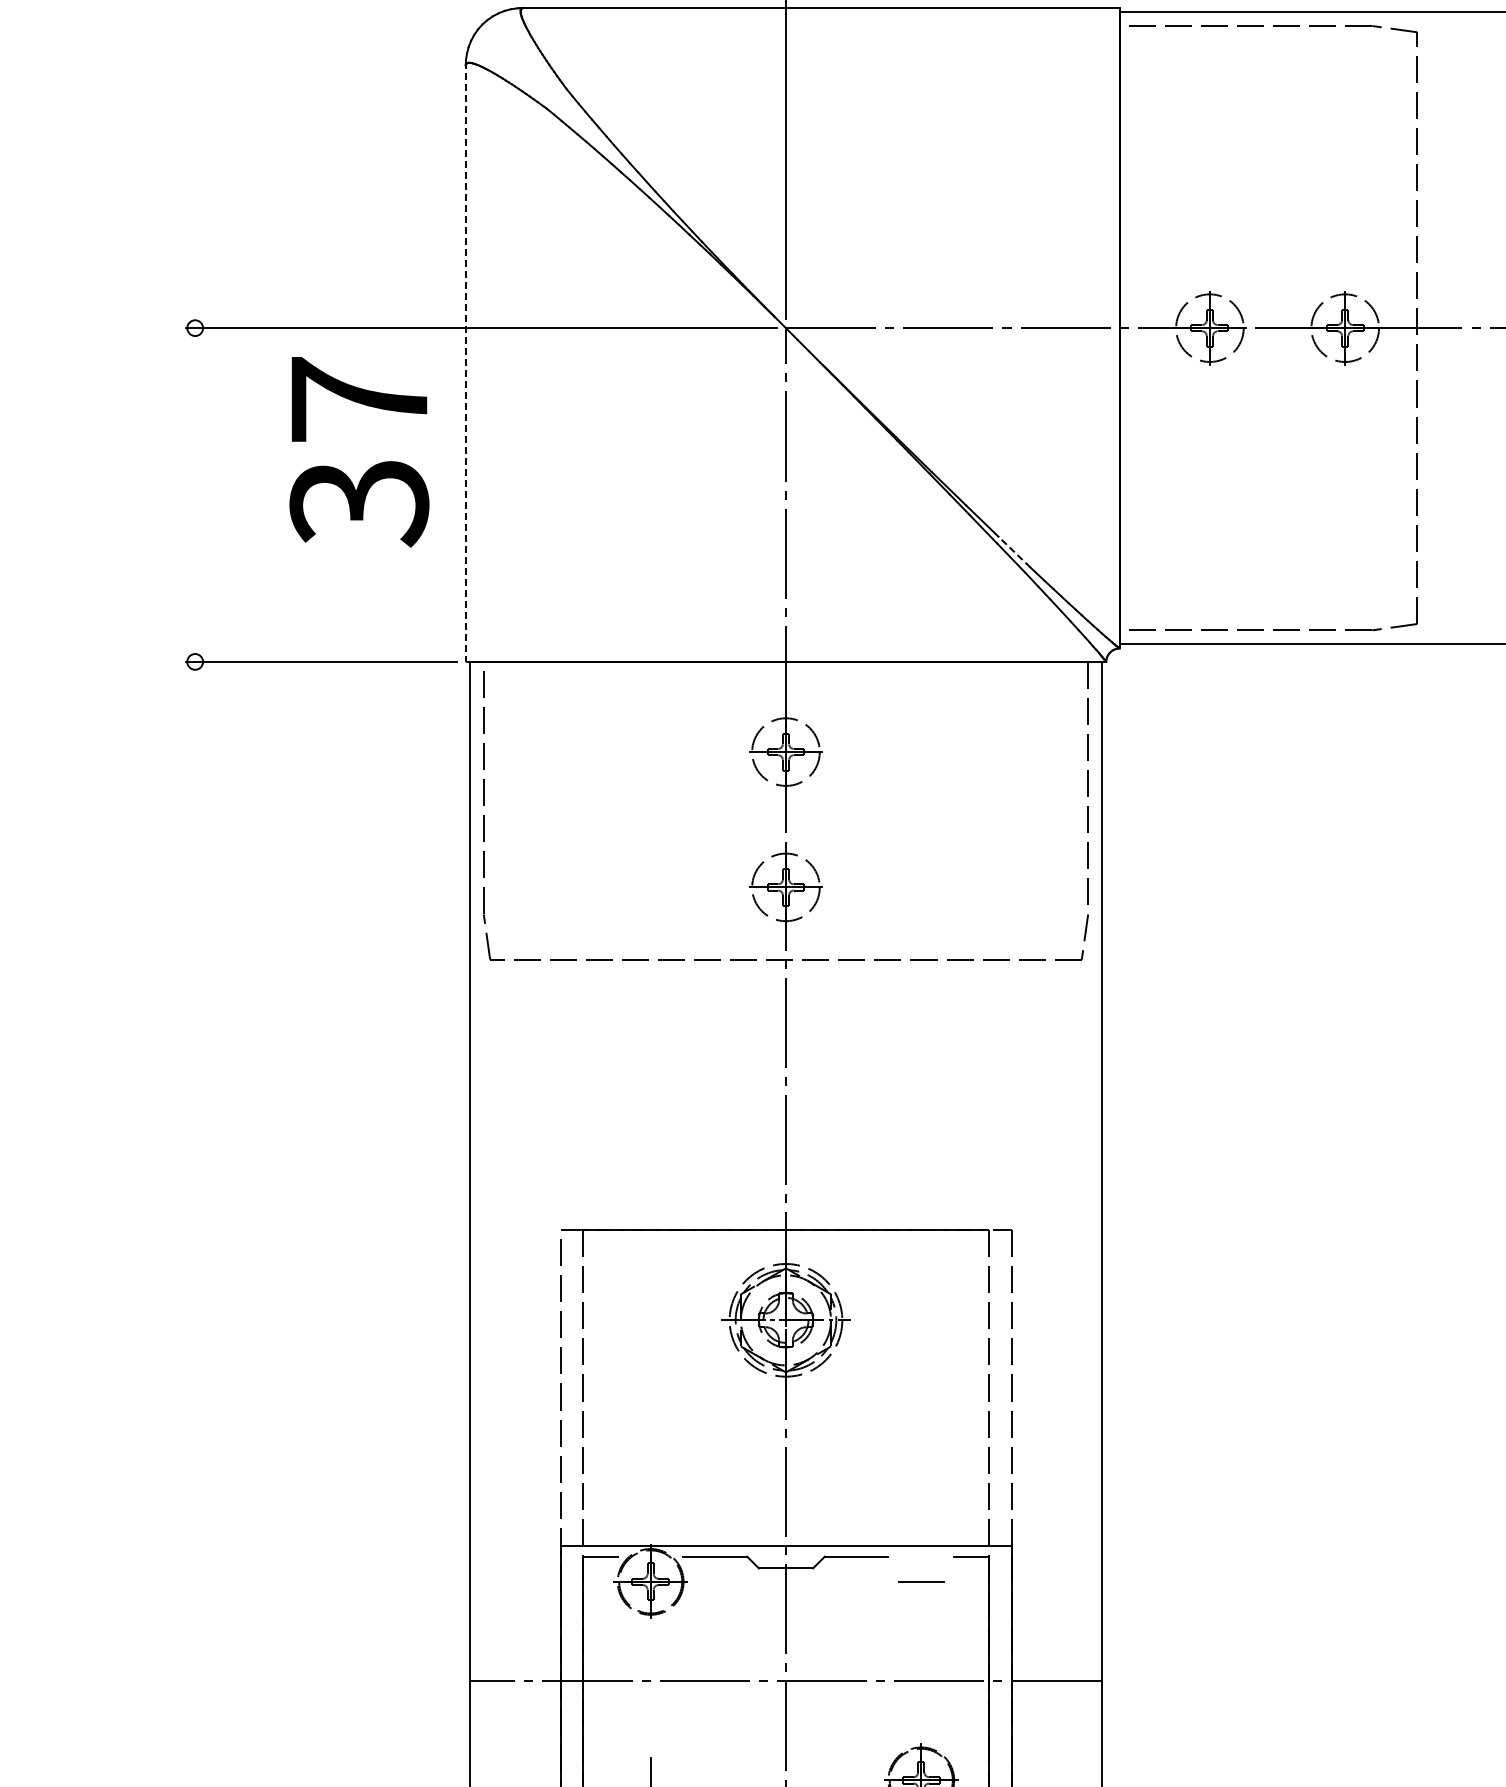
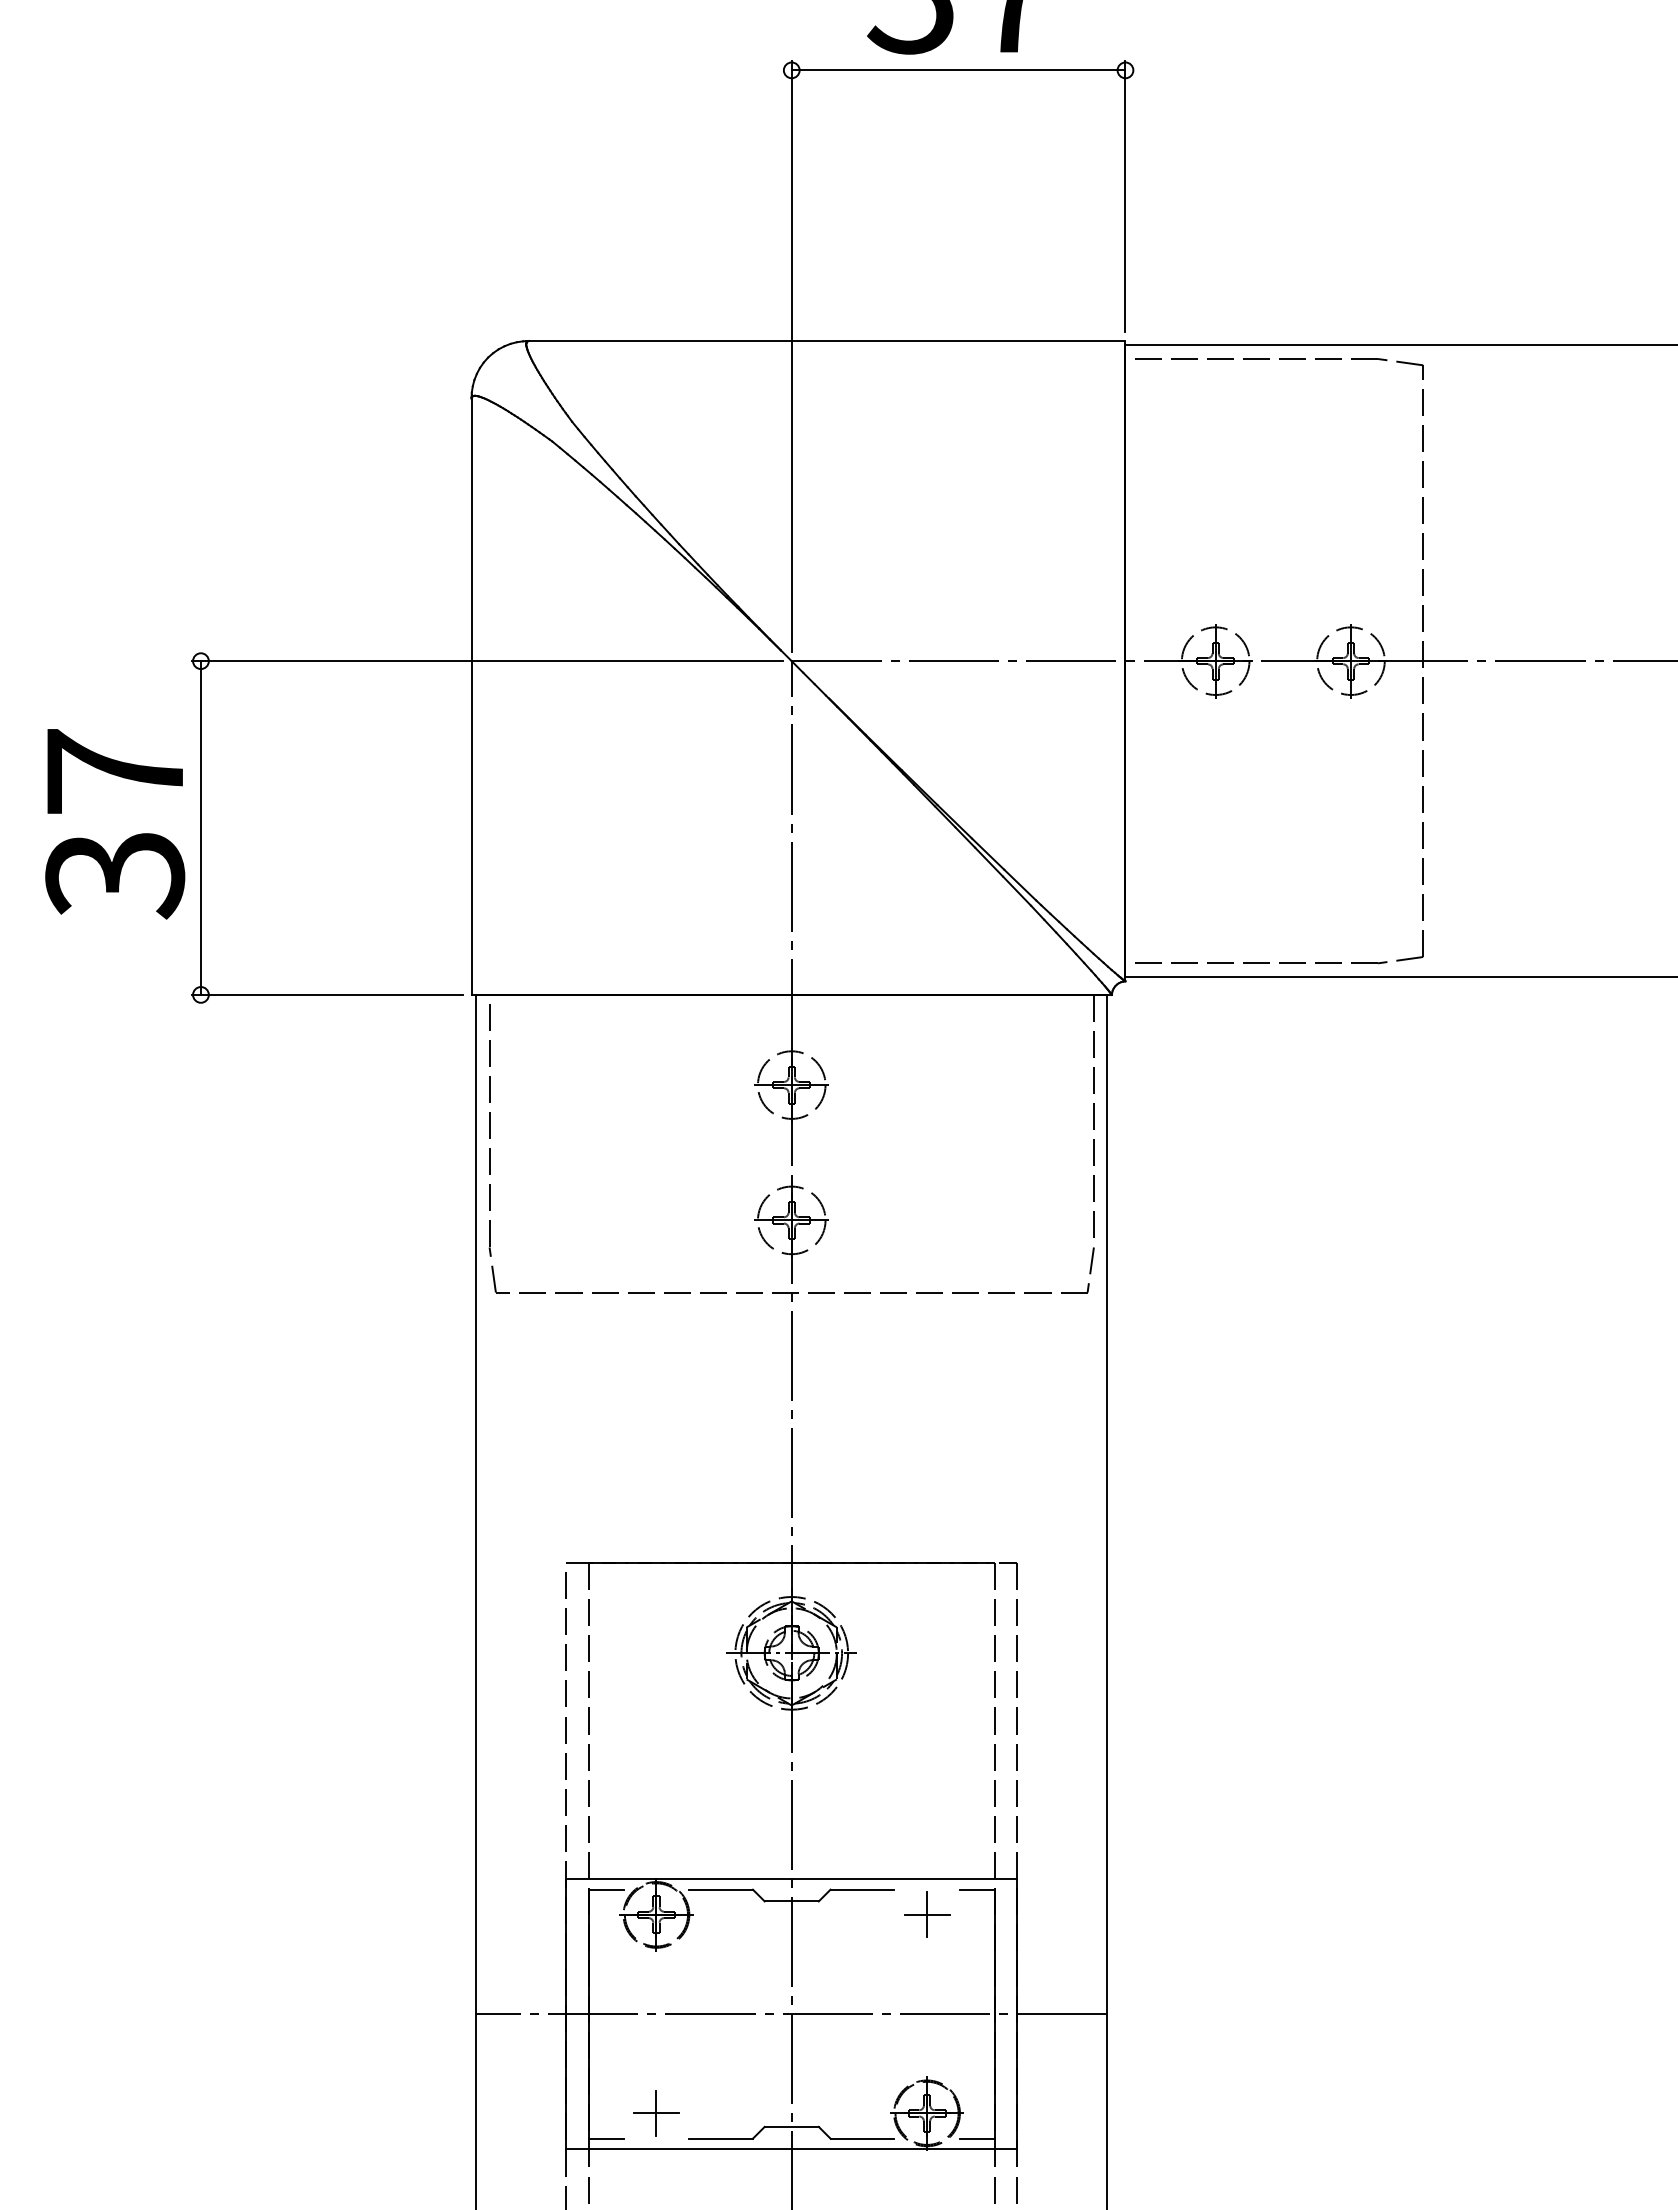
line: (465, 362) -> (471, 695), dashed -> solid
text: (359, 452) -> (115, 824), moved
line: (194, 494) -> (200, 827), added
line: (1013, 551) -> (1019, 884), dashed -> solid
line: (921, 1581) -> (927, 1914), added
line: (650, 1780) -> (656, 2113), added

